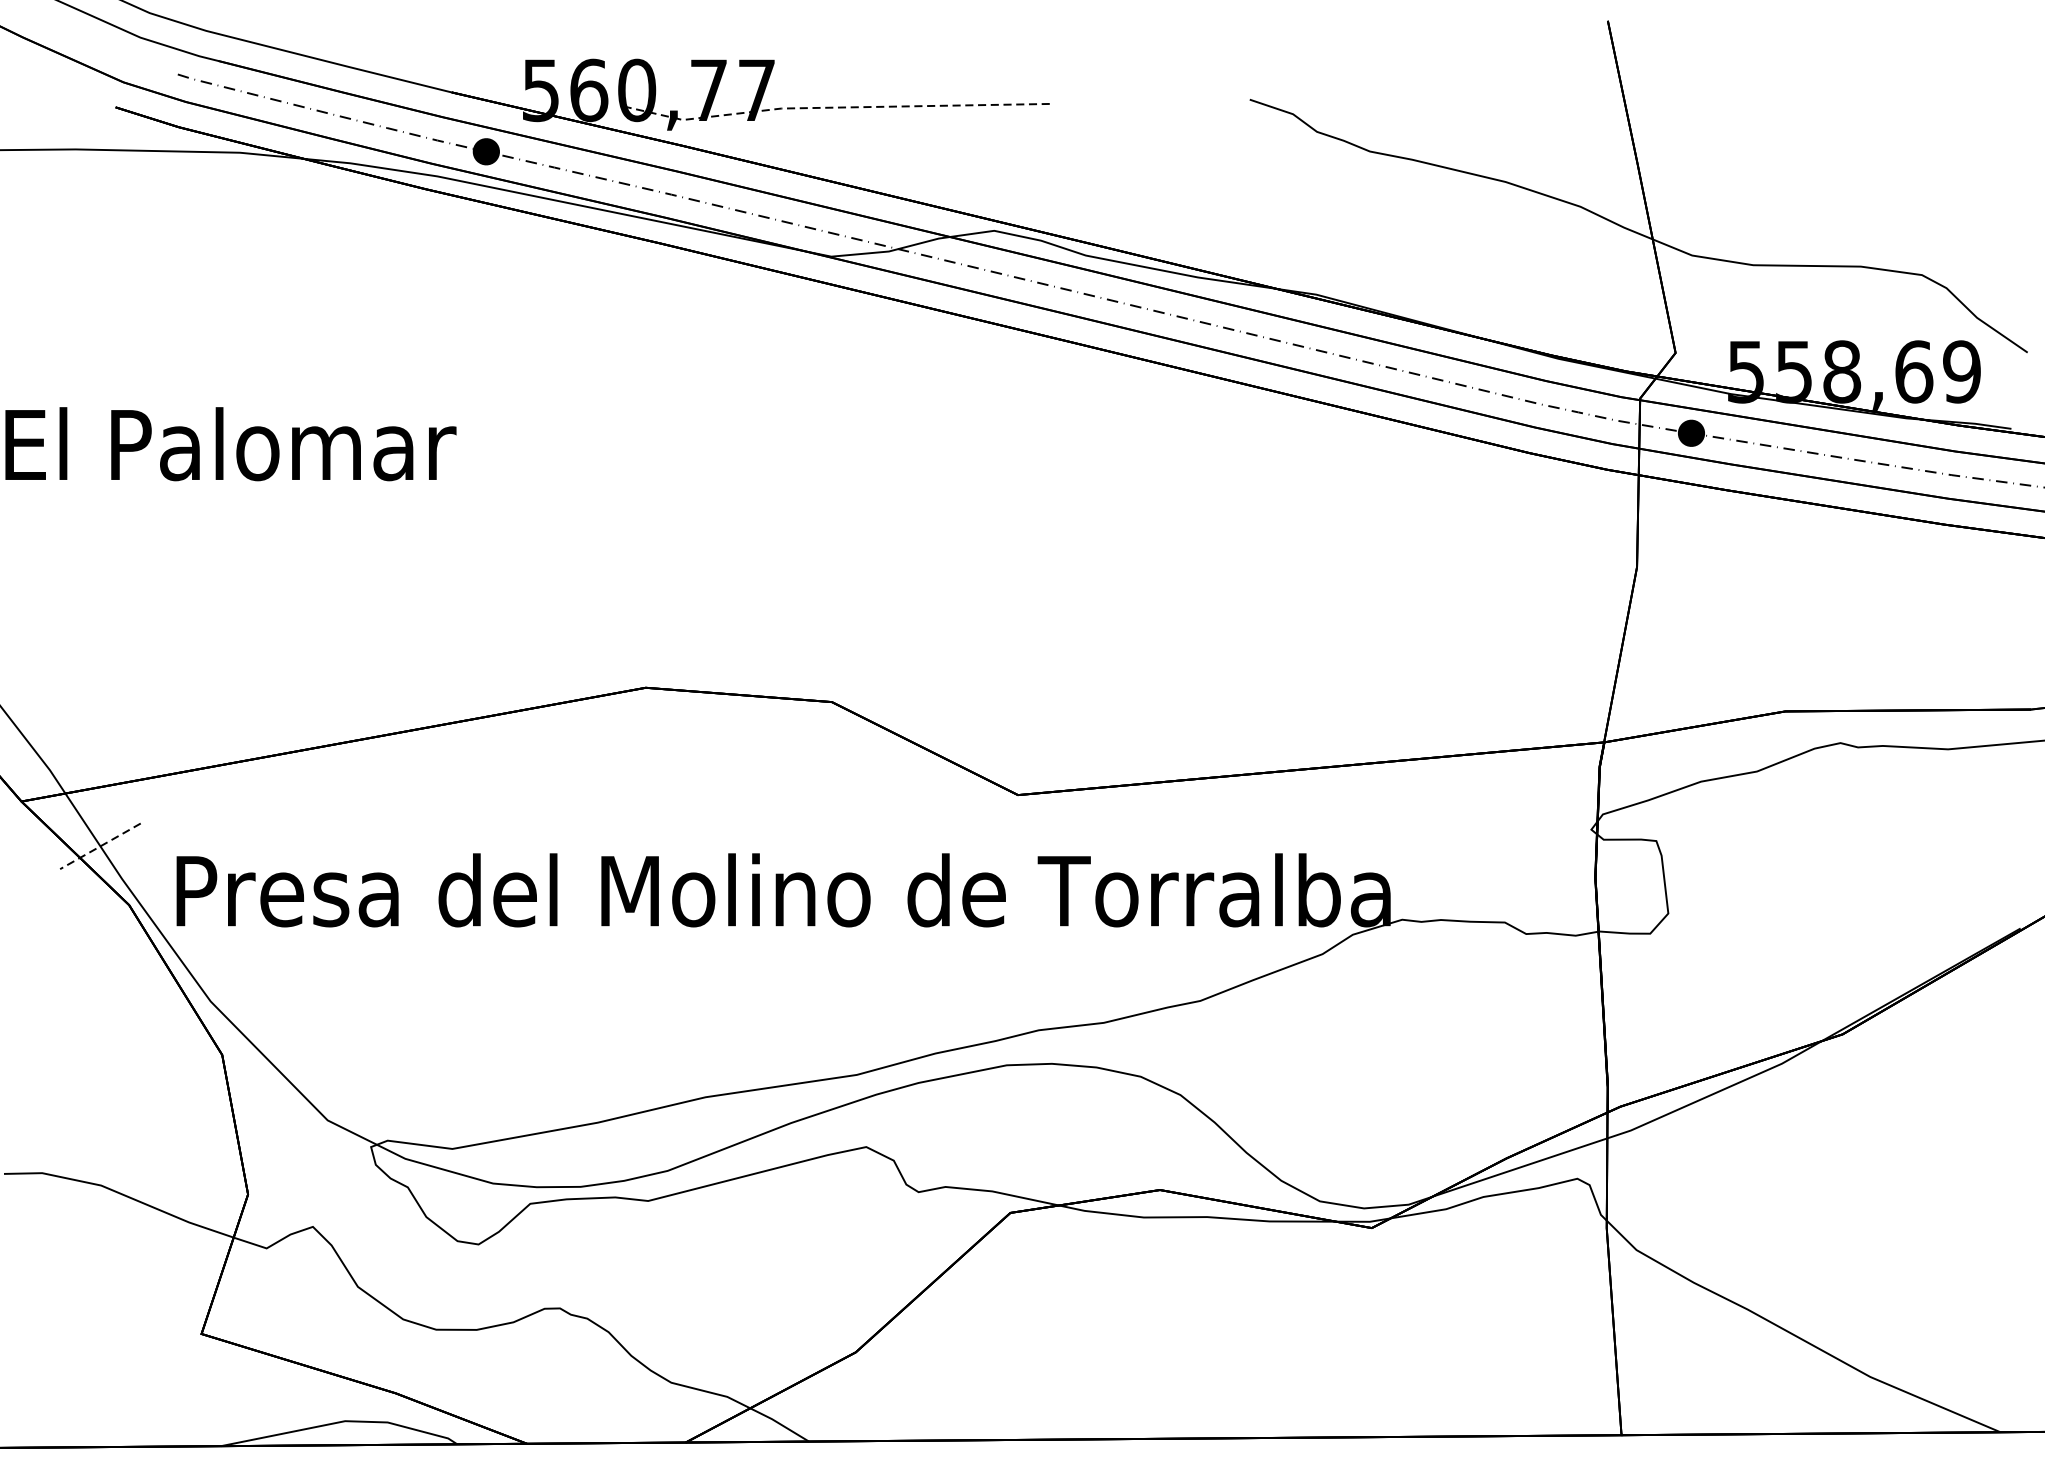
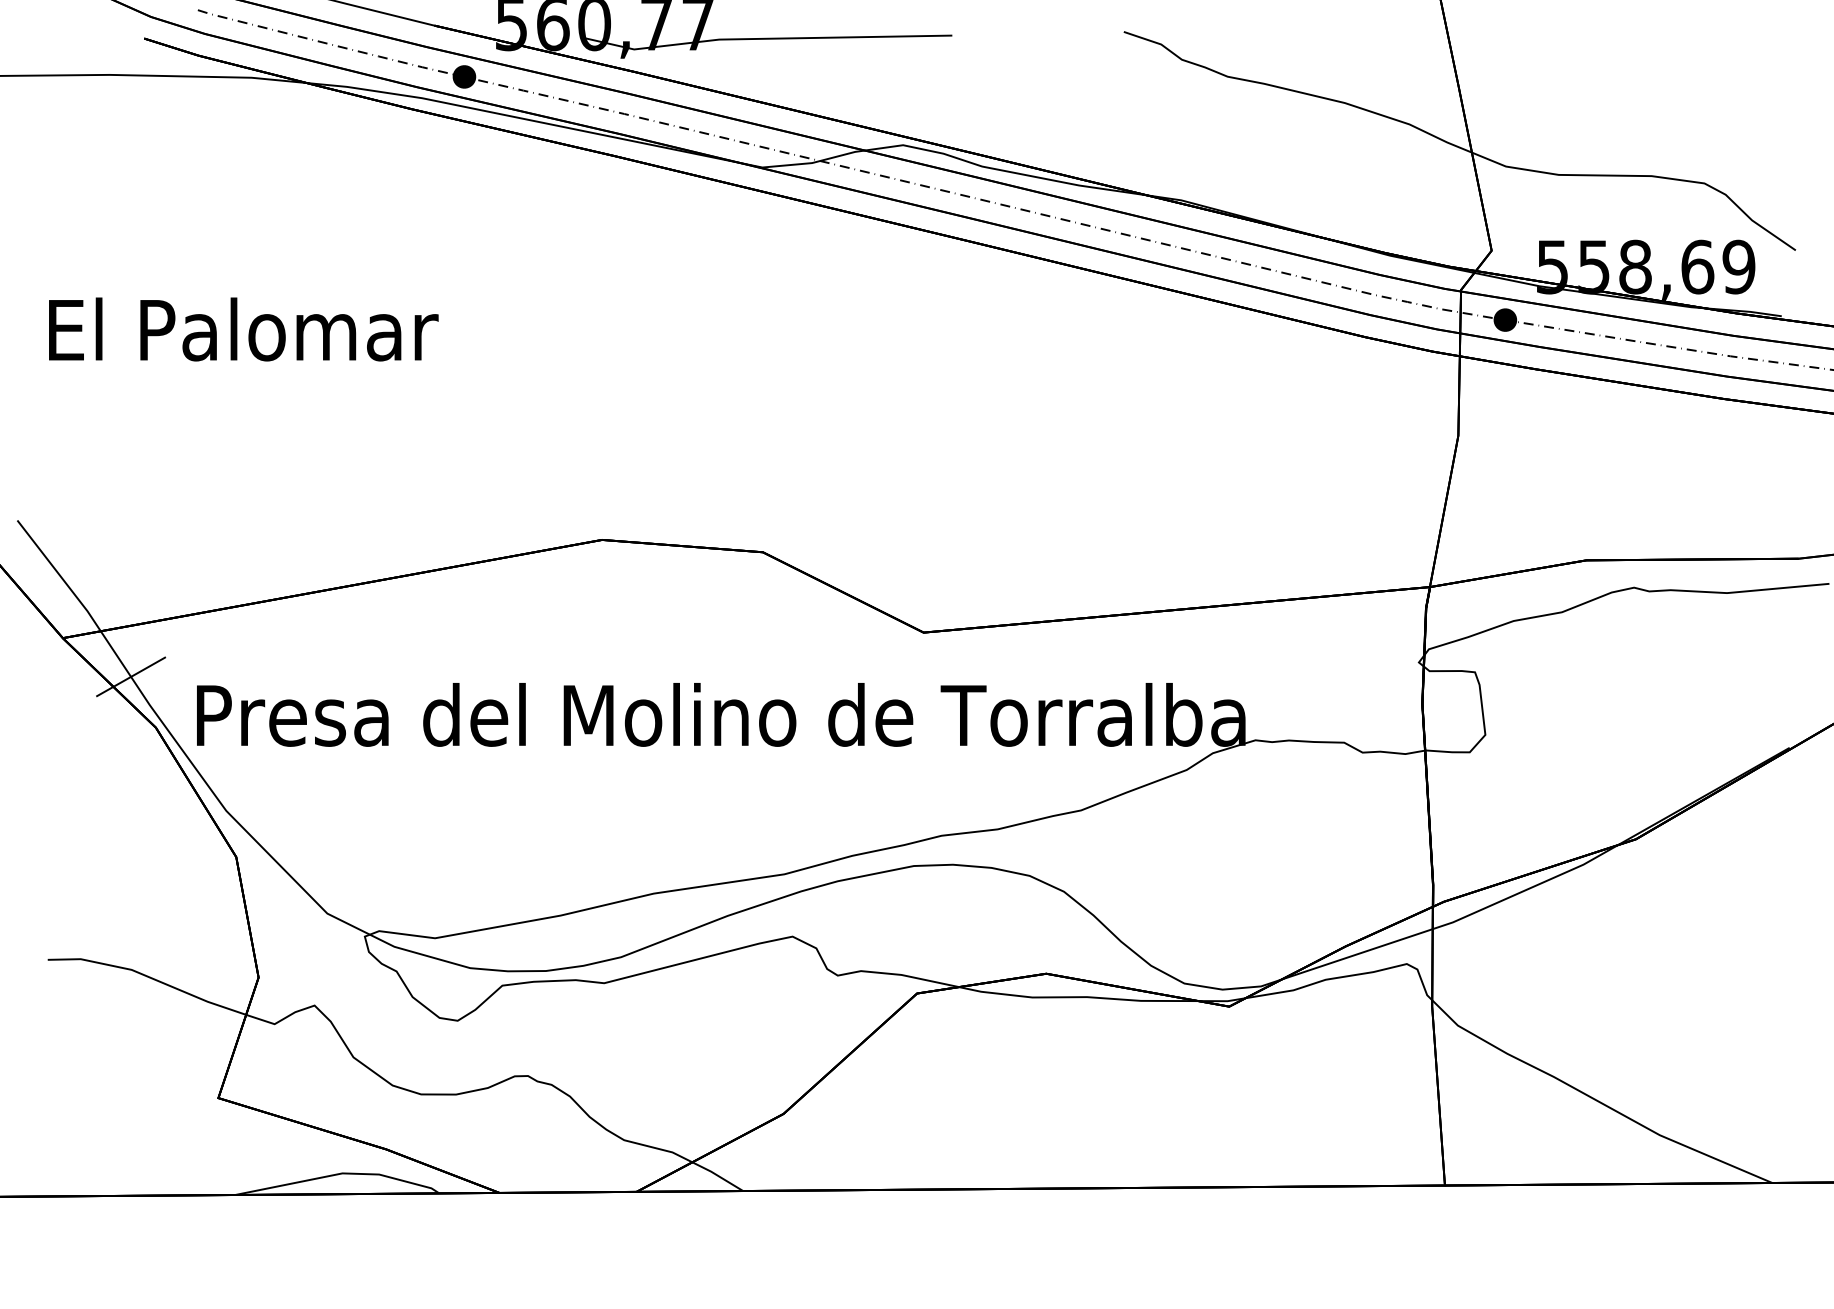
line: (836, 107) -> (766, 38), dashed -> solid
line: (100, 845) -> (131, 676), dashed -> solid

